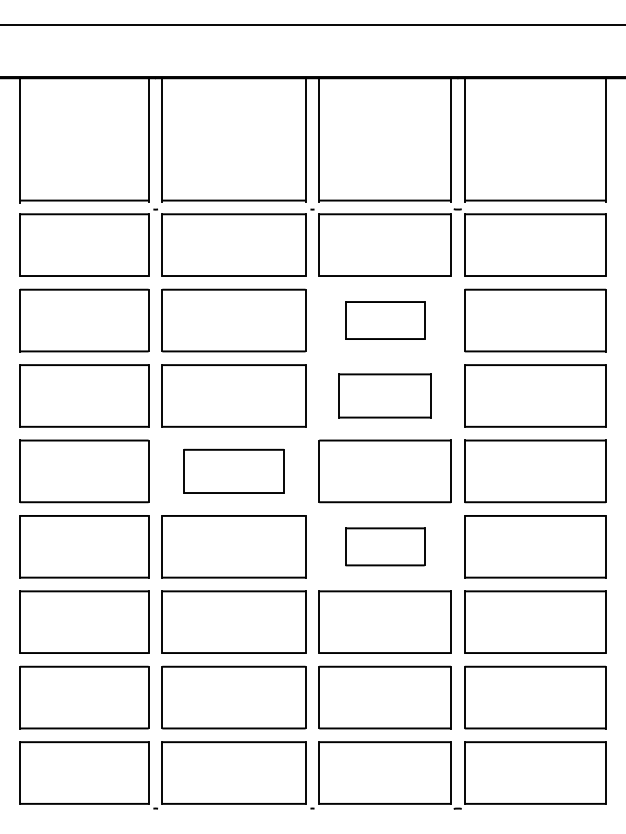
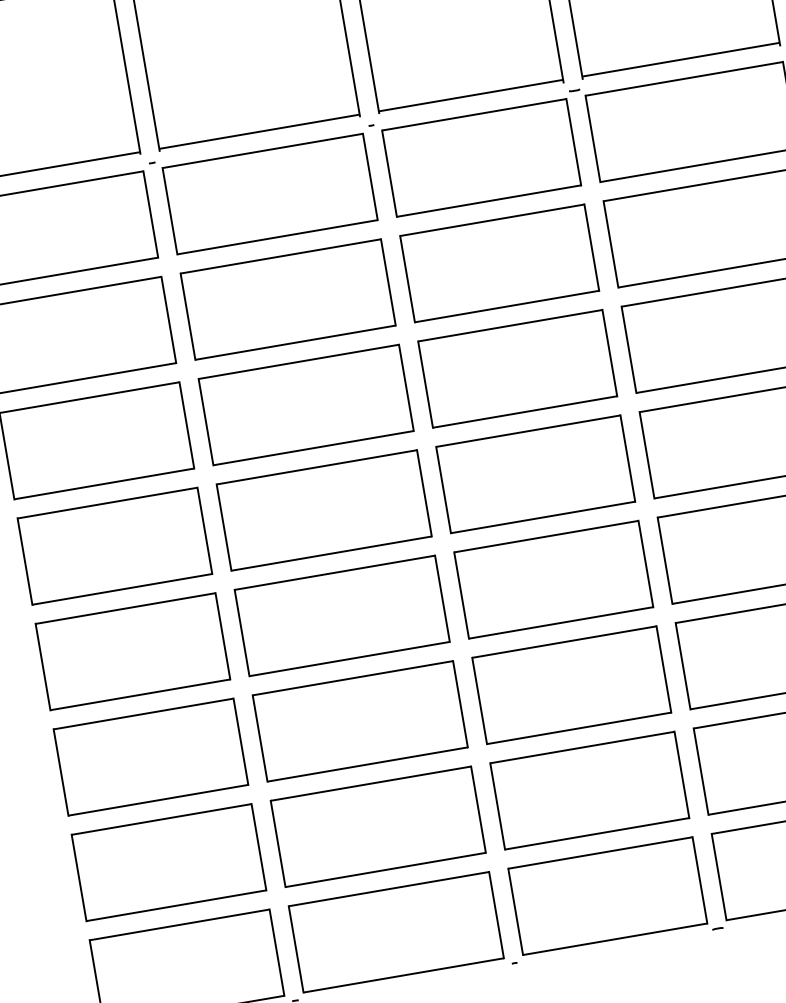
part: (384, 320) -> (498, 263), size x1.67
part: (384, 395) -> (516, 368), size x1.43
part: (233, 471) -> (323, 510), size x1.43
part: (384, 546) -> (552, 579), size x1.67

